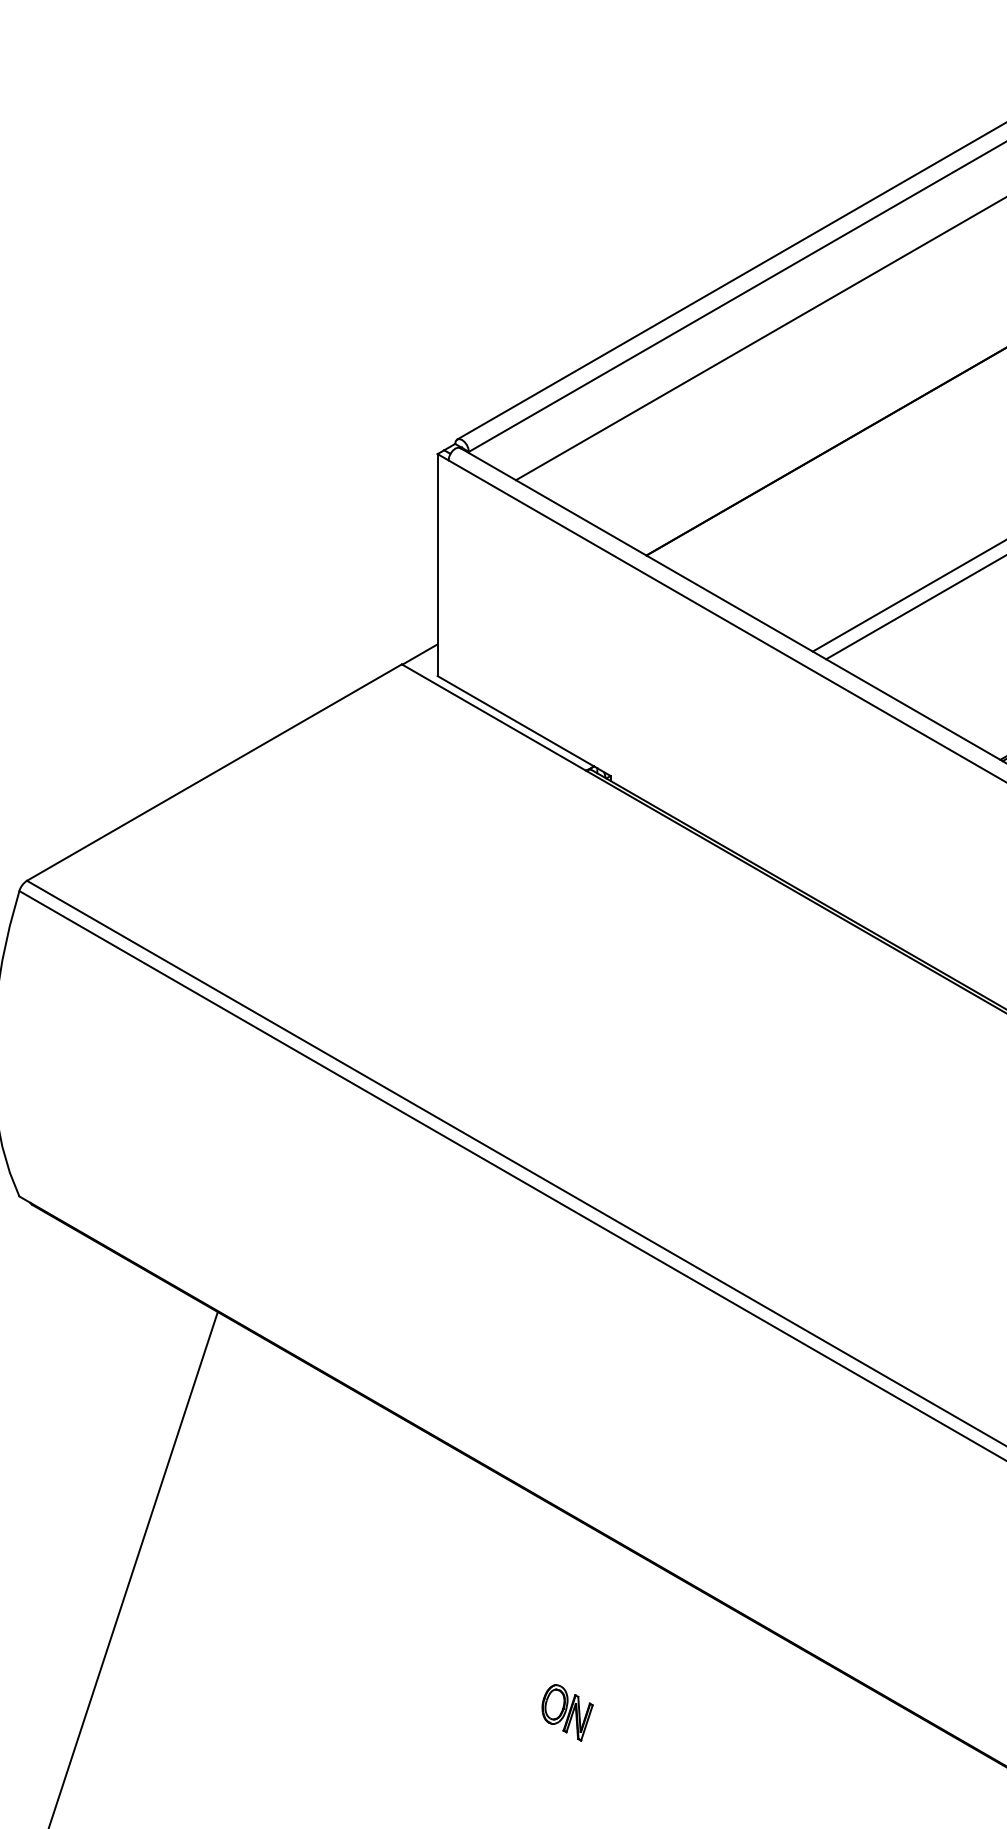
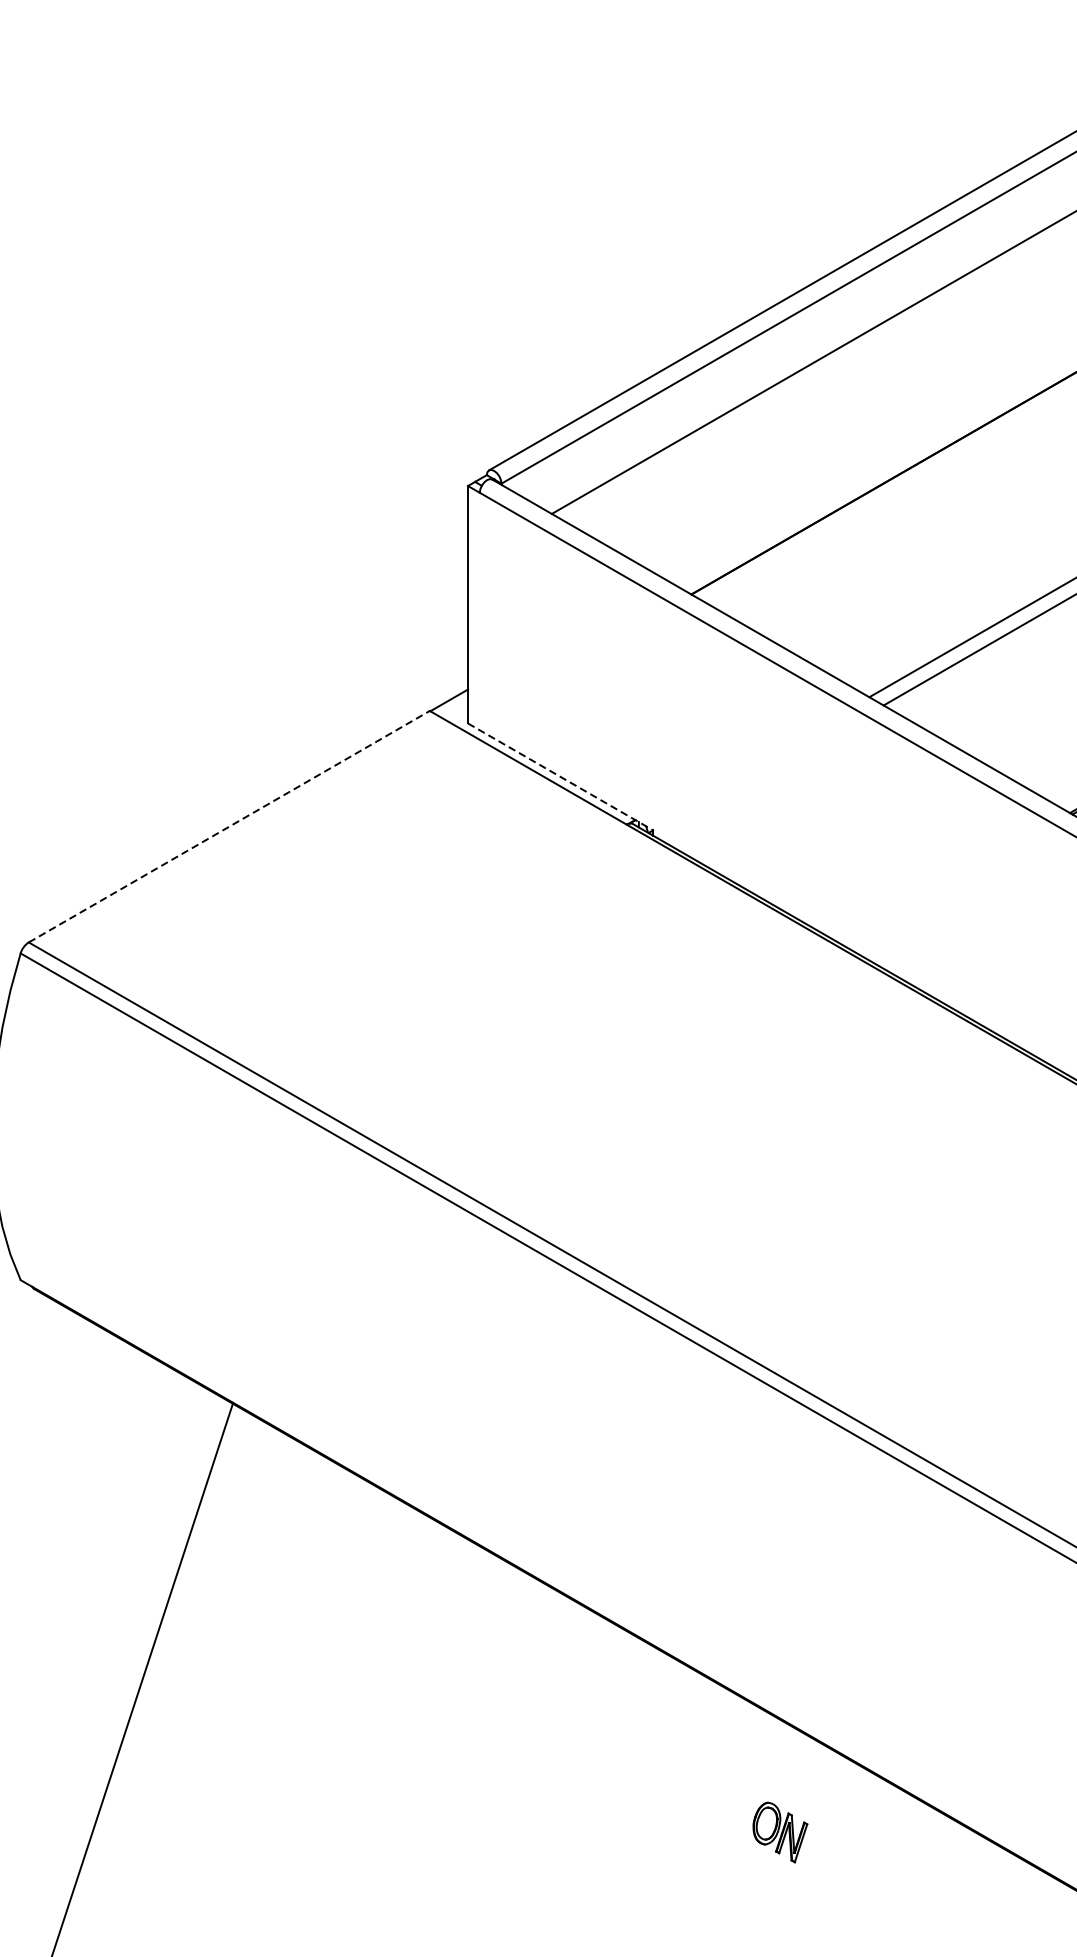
line: (524, 726) -> (560, 777), solid -> dashed
line: (214, 772) -> (229, 826), solid -> dashed
part: (567, 1712) -> (780, 1832), moved

